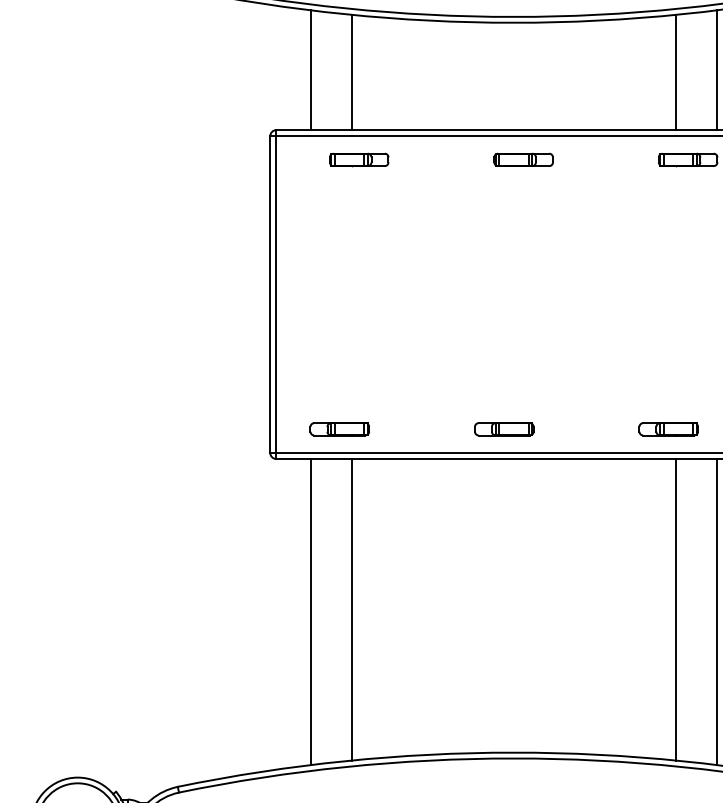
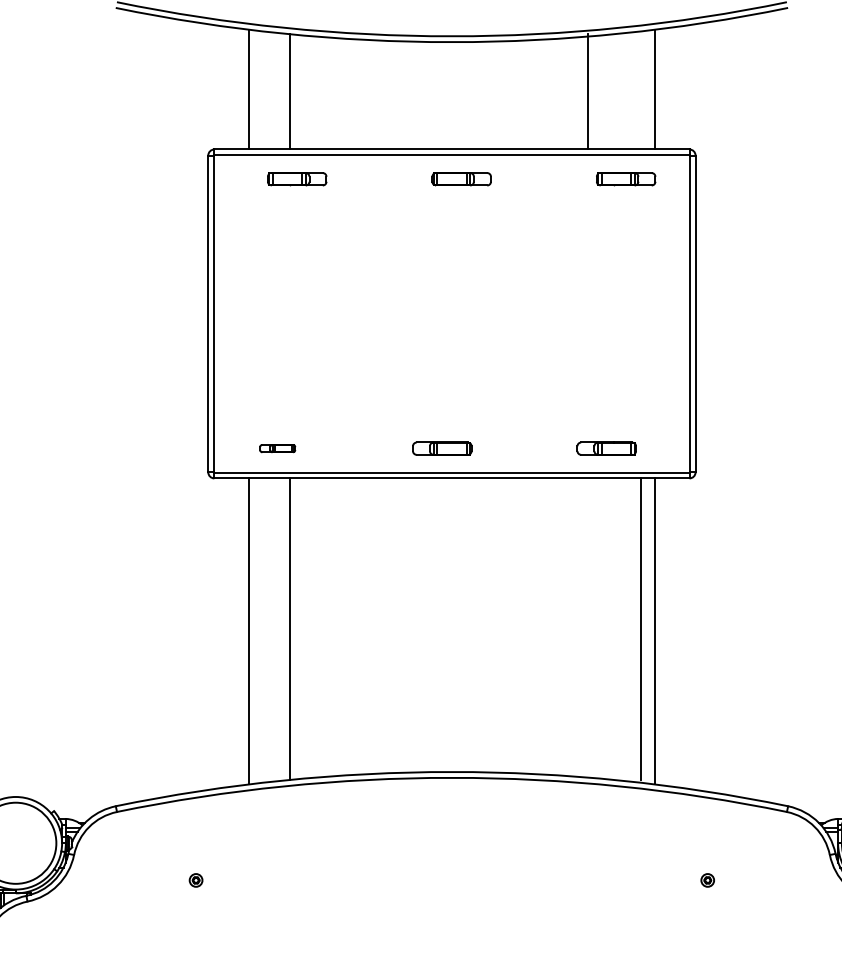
line: (676, 72) -> (588, 91), moved
part: (339, 429) -> (277, 448), size x0.6
line: (676, 609) -> (641, 628), moved

